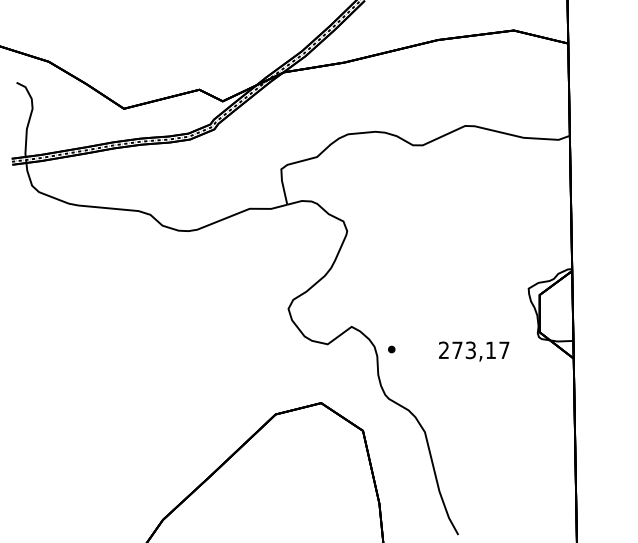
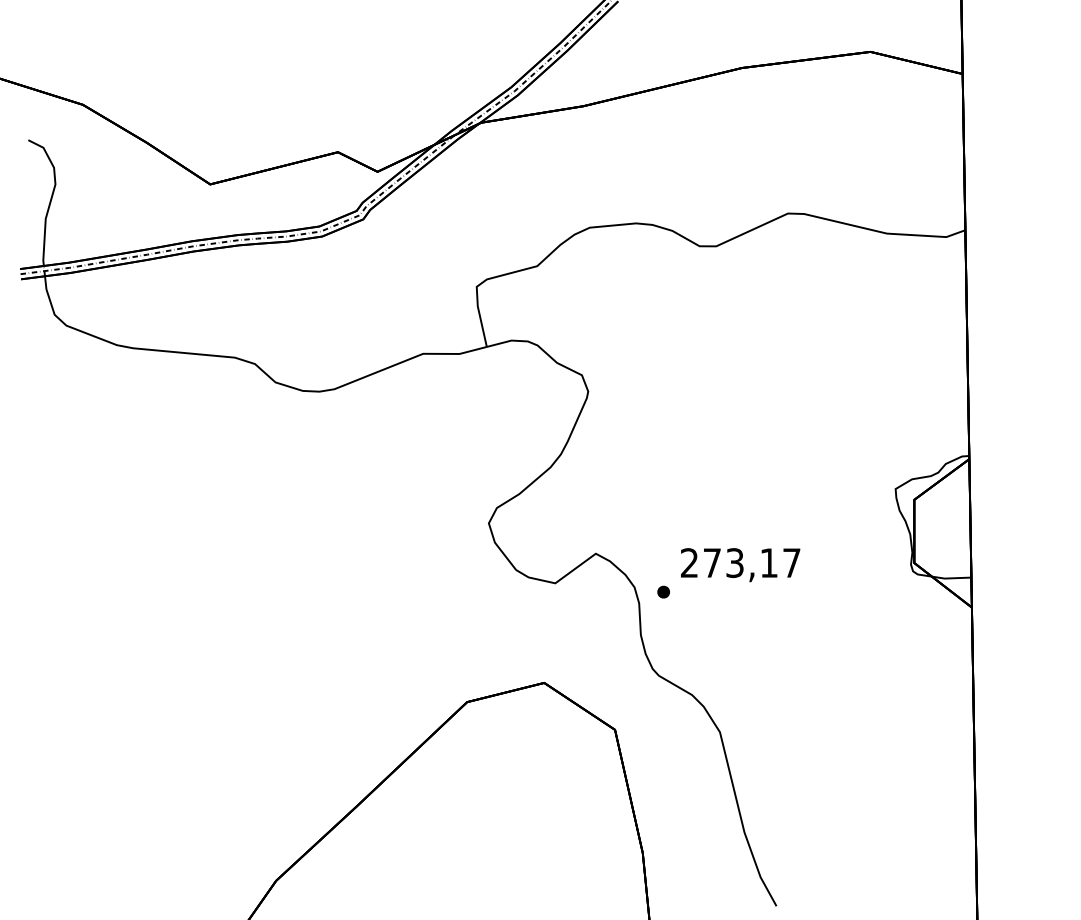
text: (474, 351) -> (741, 565), moved

